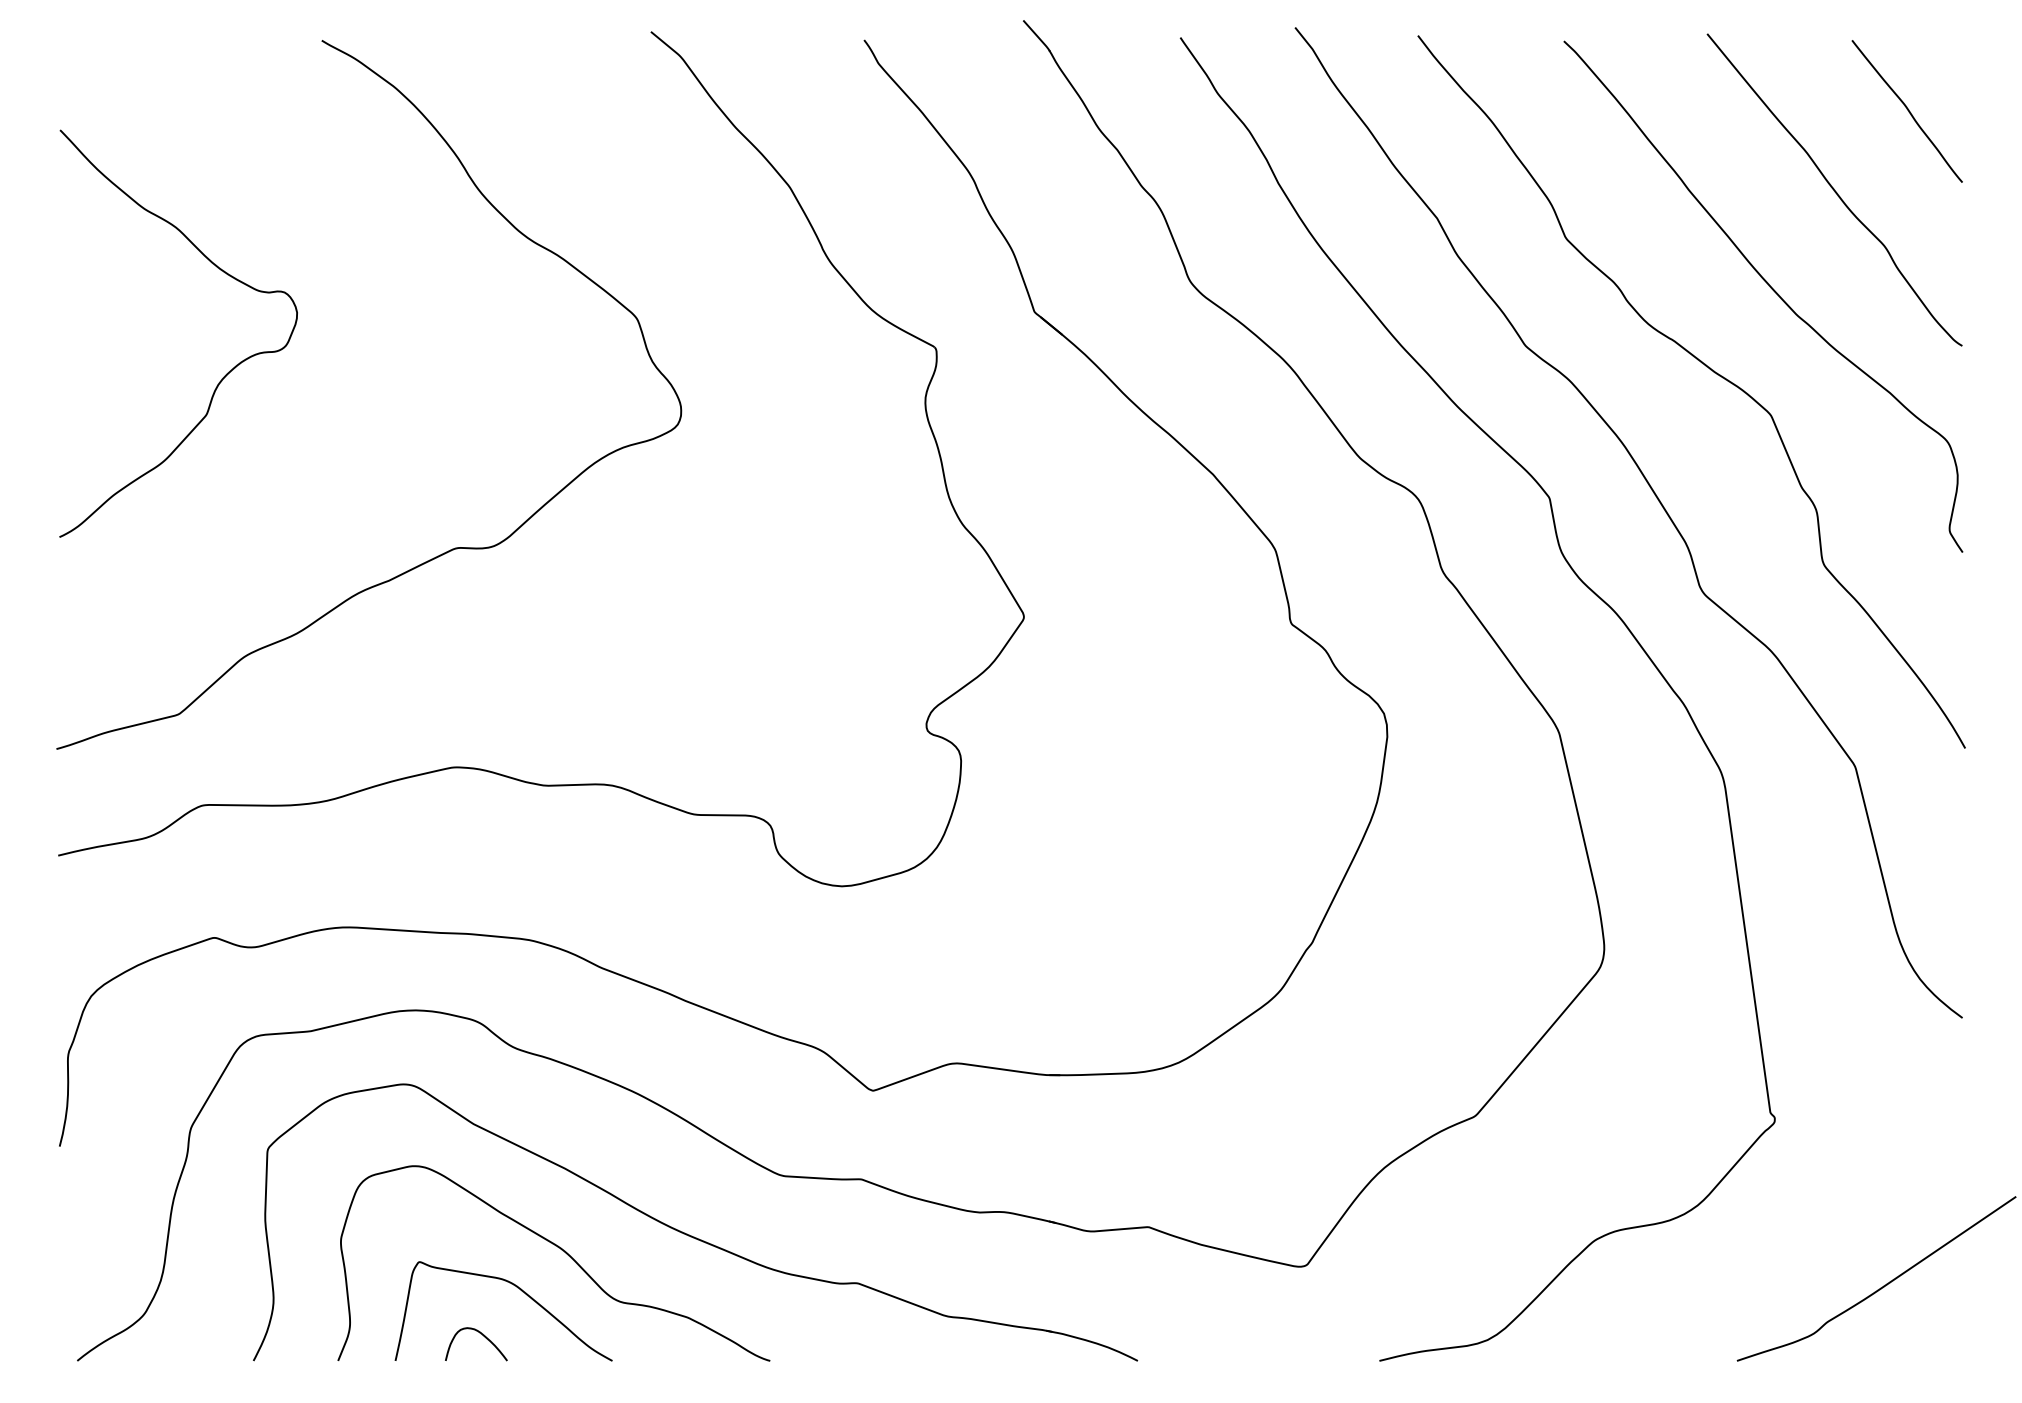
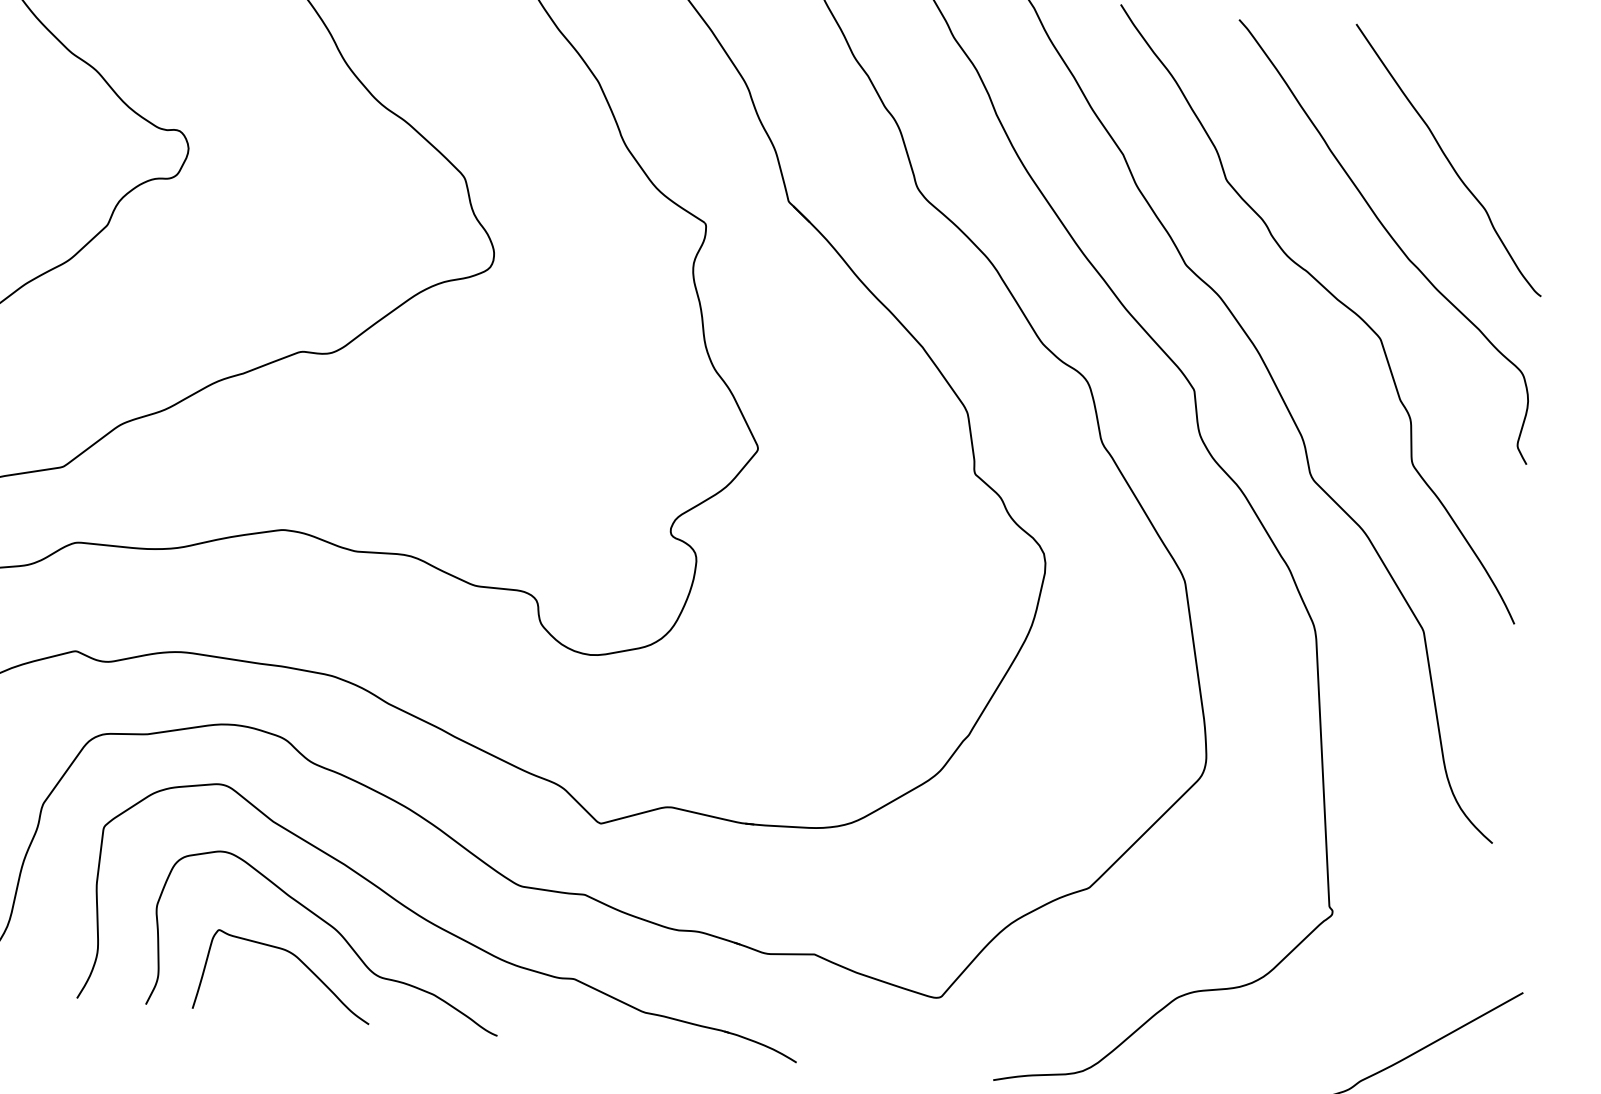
curve: (1907, 110) -> (1513, 100), removed
curve: (483, 1336) -> (265, 995), removed

